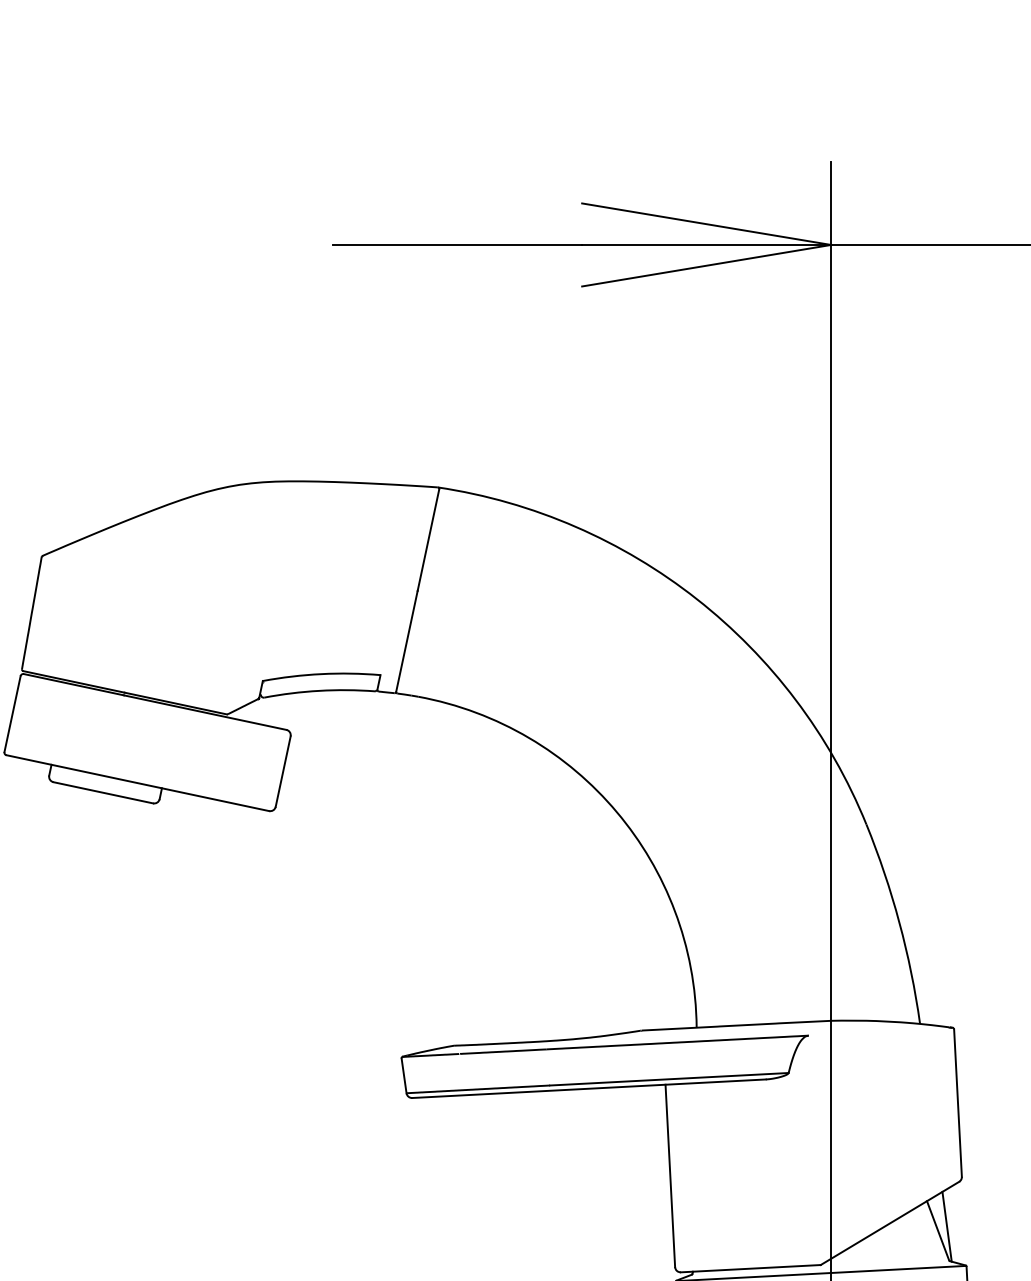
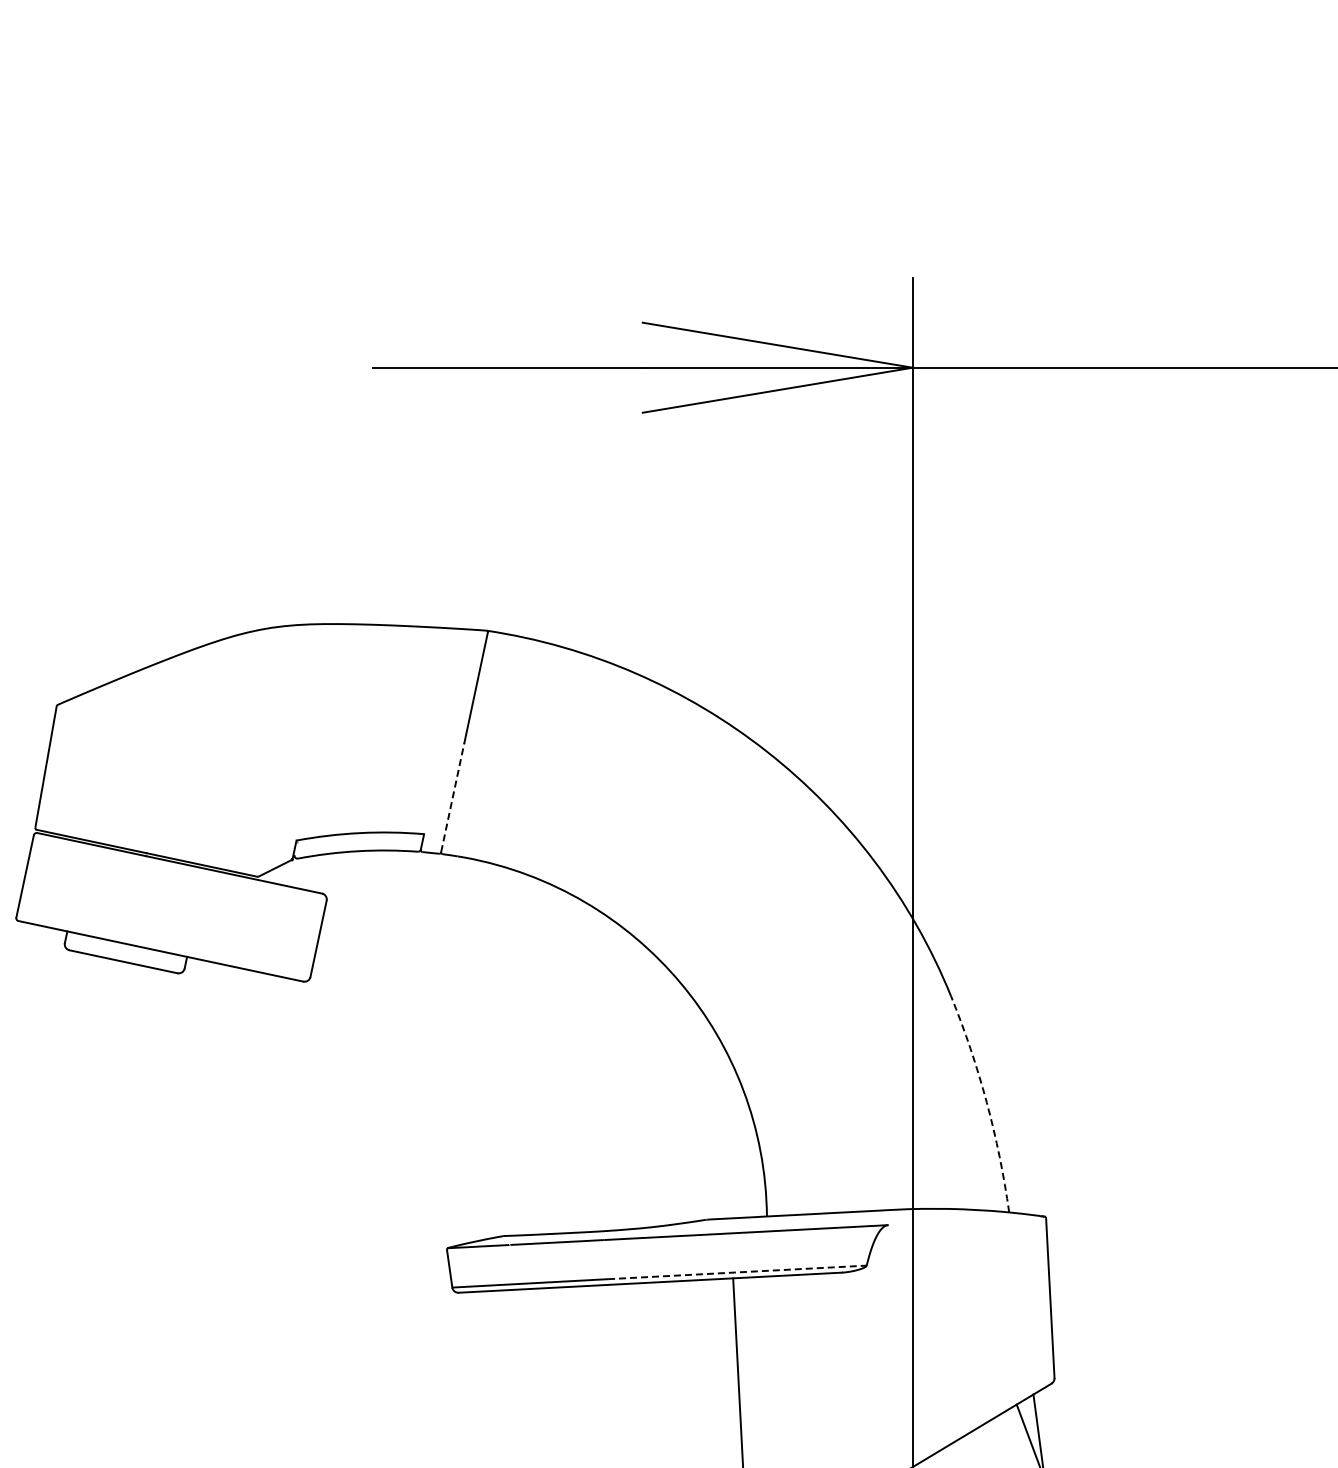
line: (406, 641) -> (452, 797), solid -> dashed
arc: (899, 922) -> (986, 1102), solid -> dashed
line: (669, 1079) -> (737, 1272), solid -> dashed

